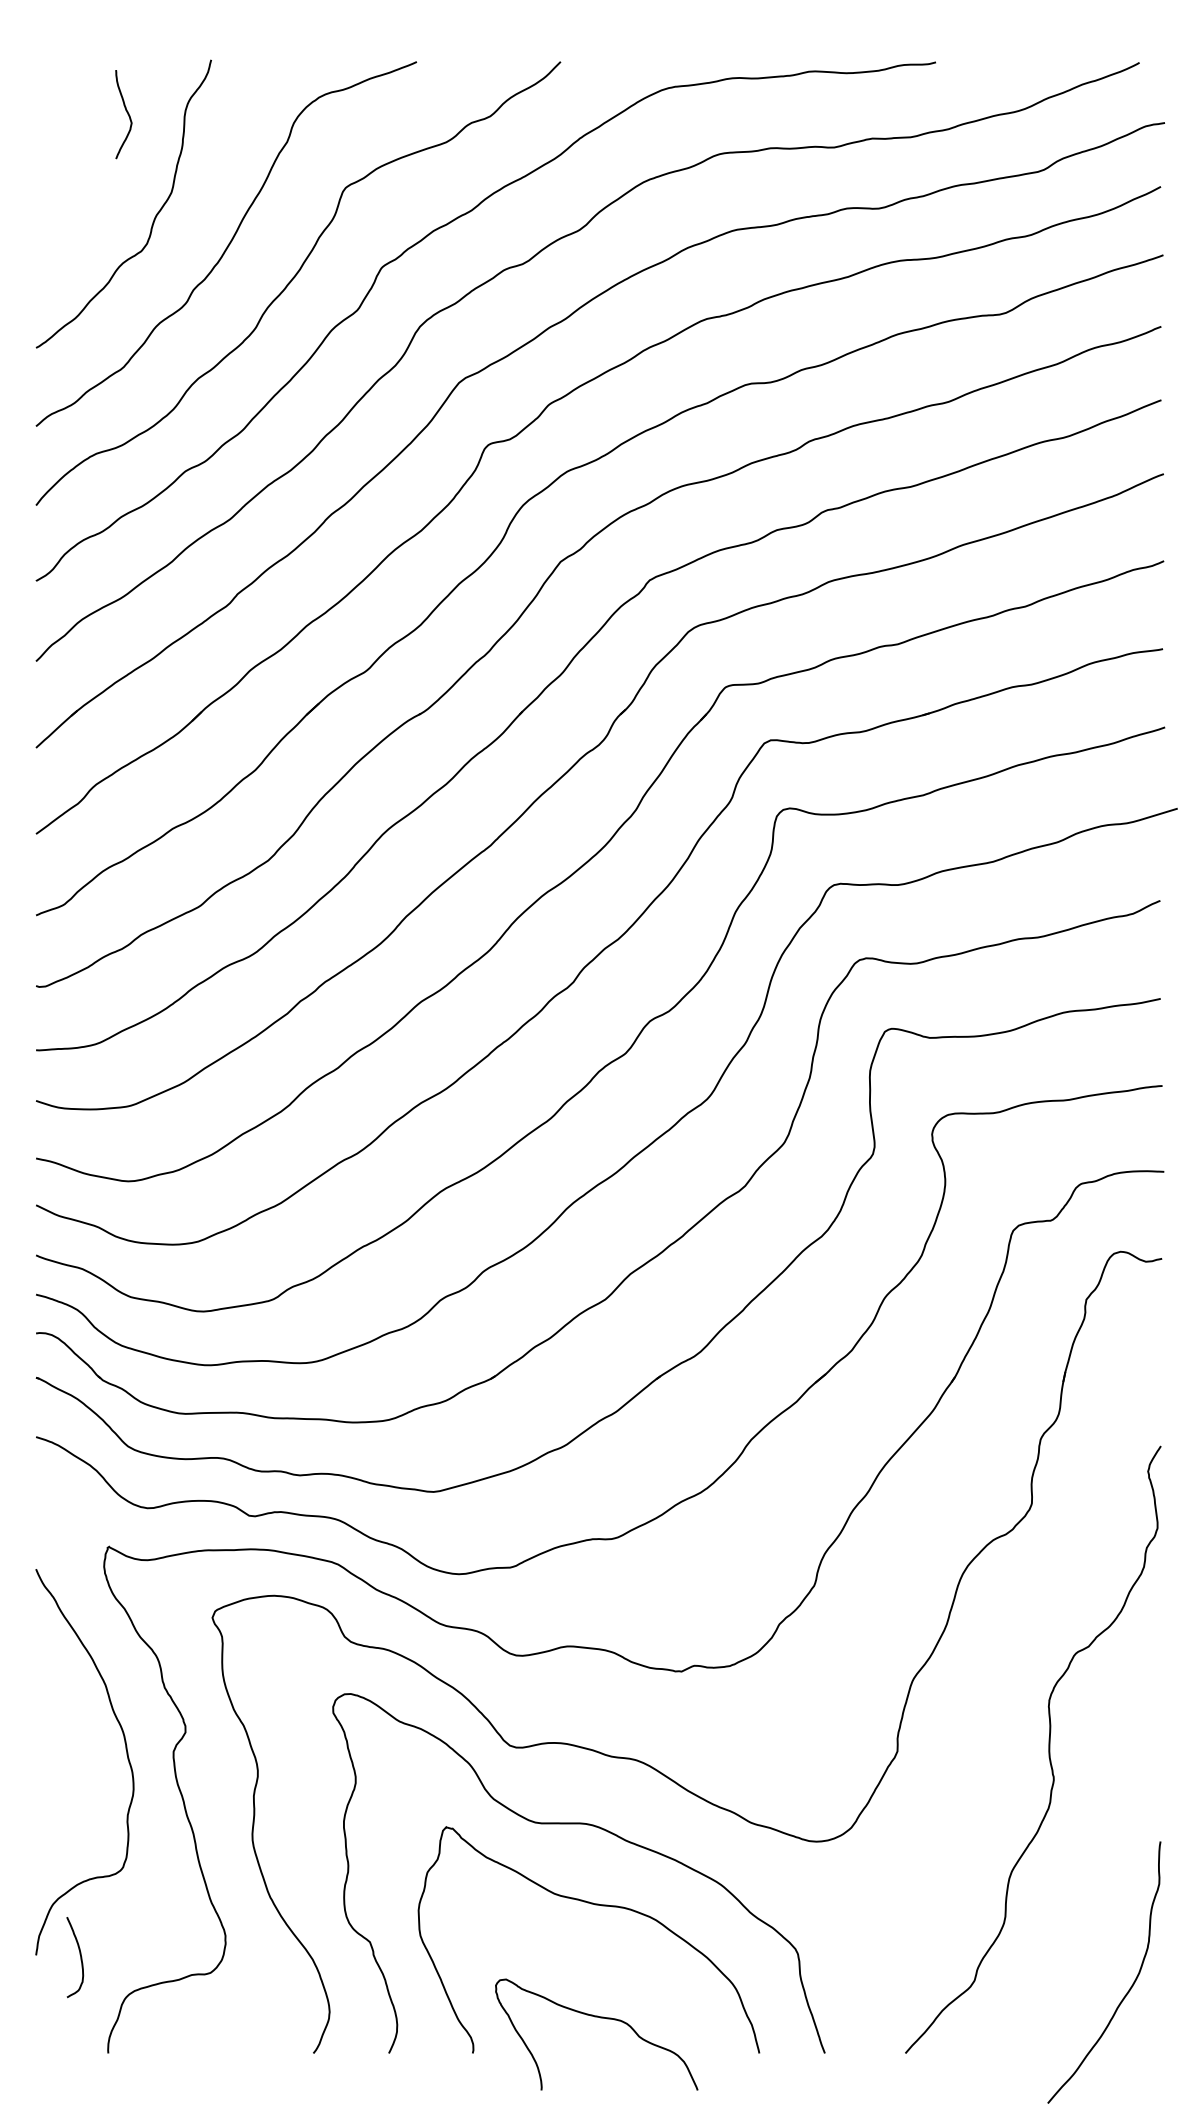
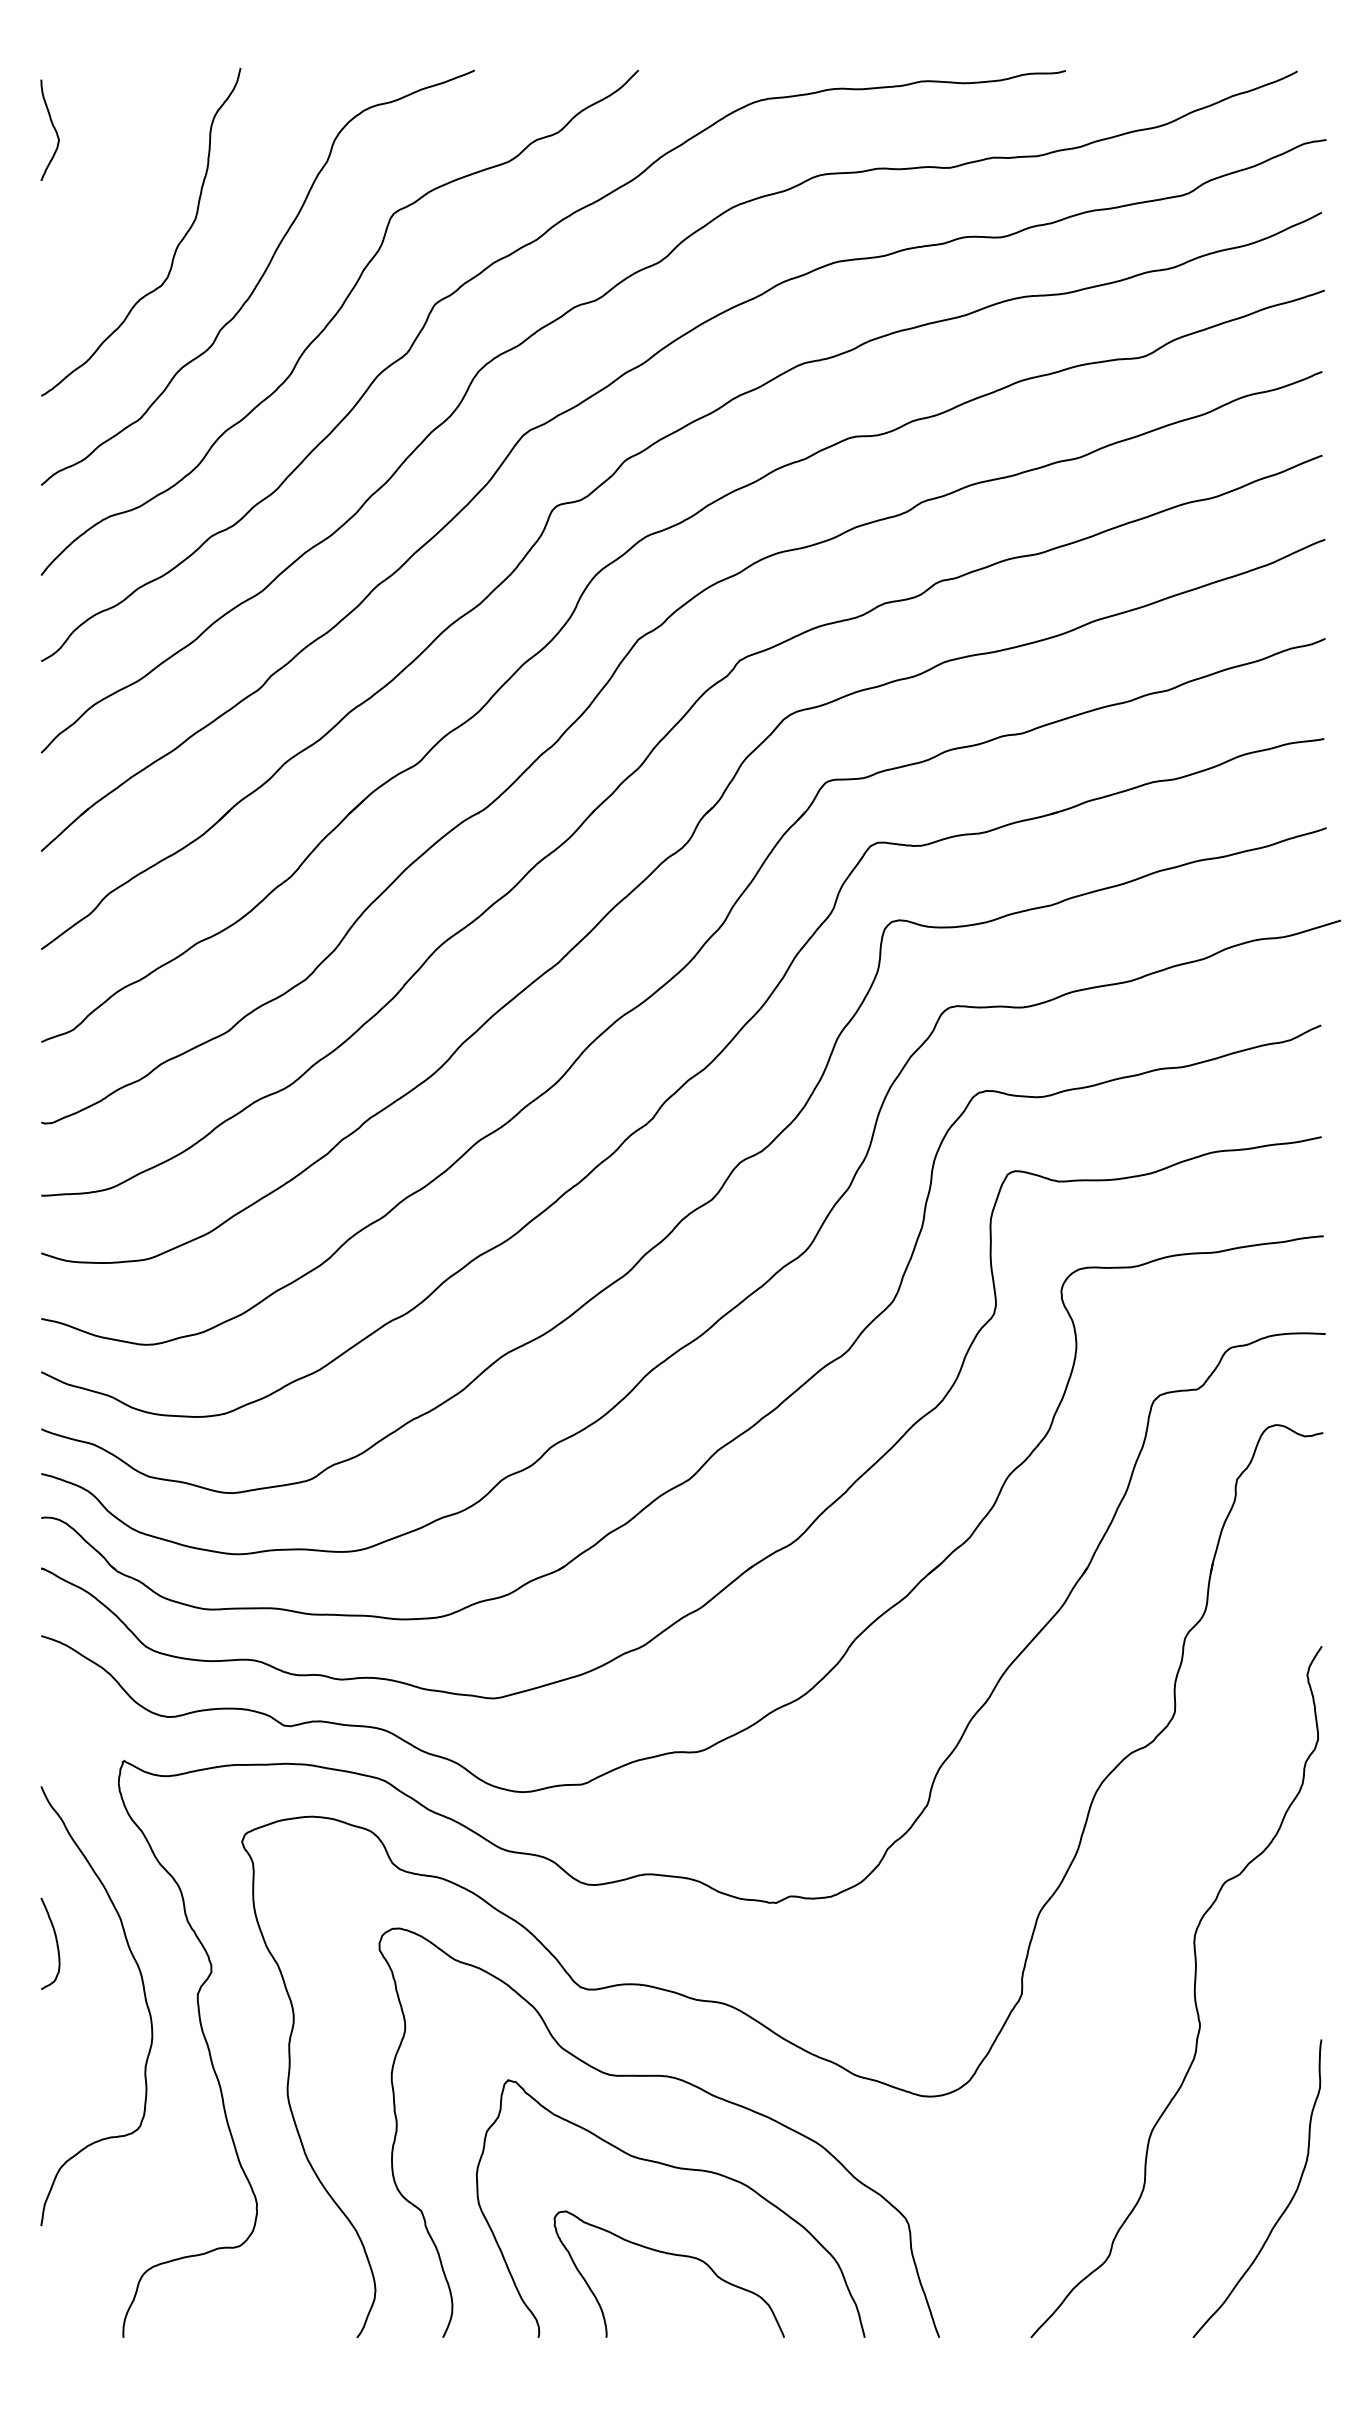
curve: (126, 112) -> (53, 127), moved
curve: (79, 1954) -> (55, 1940), moved
curve: (1130, 1986) -> (1287, 2204), moved
curve: (600, 2018) -> (673, 2255), moved

